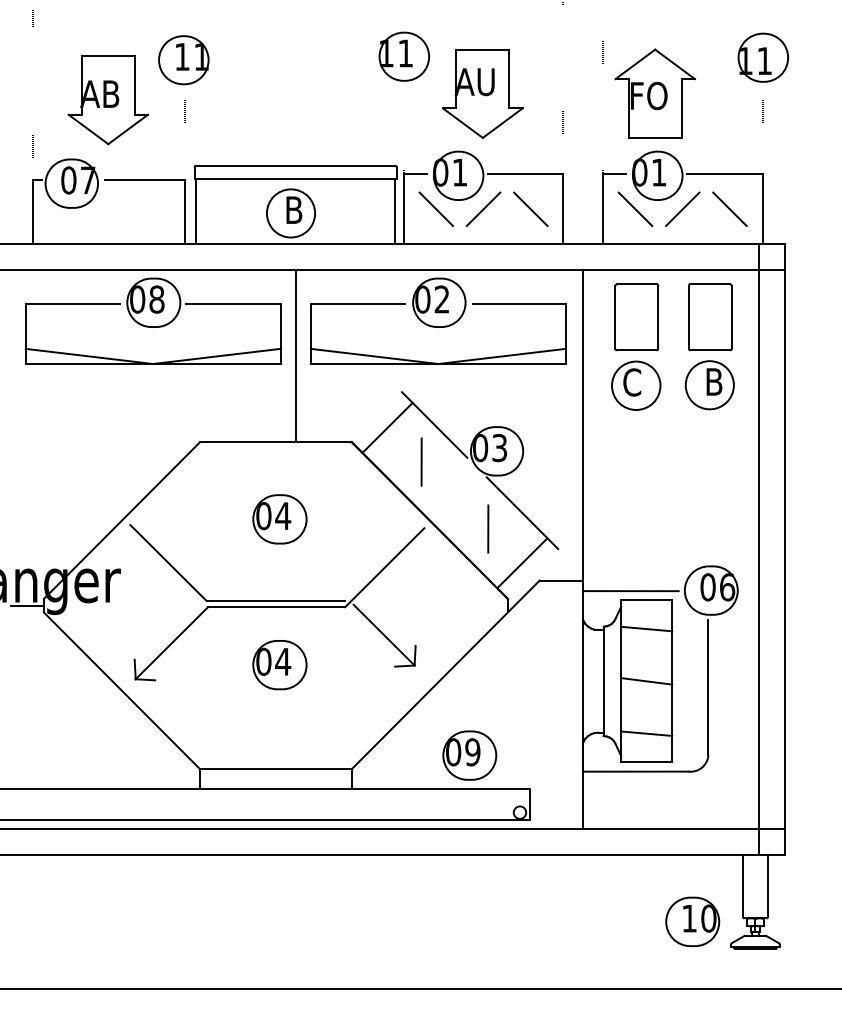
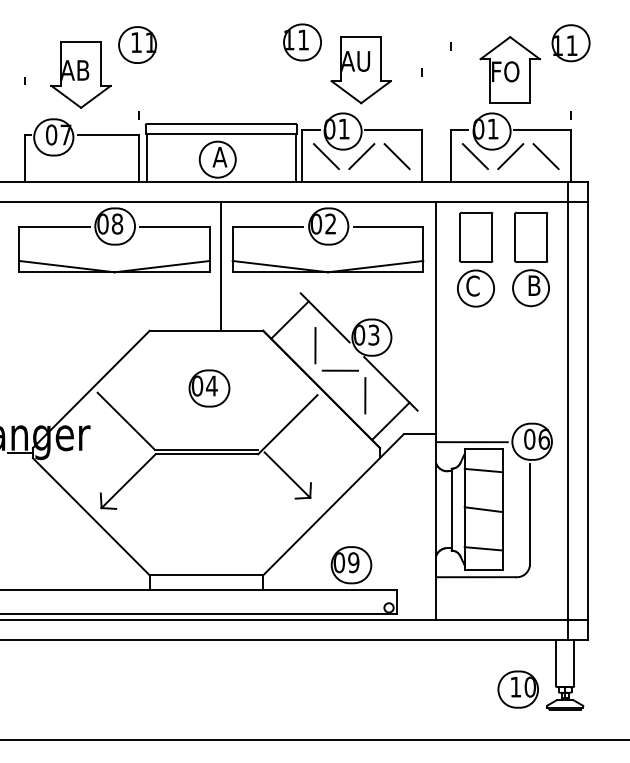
part: (654, 92) -> (509, 69), moved
text: (293, 210) -> (219, 157), B -> A
line: (455, 495) -> (340, 370), added
part: (279, 665) -> (209, 497), removed

